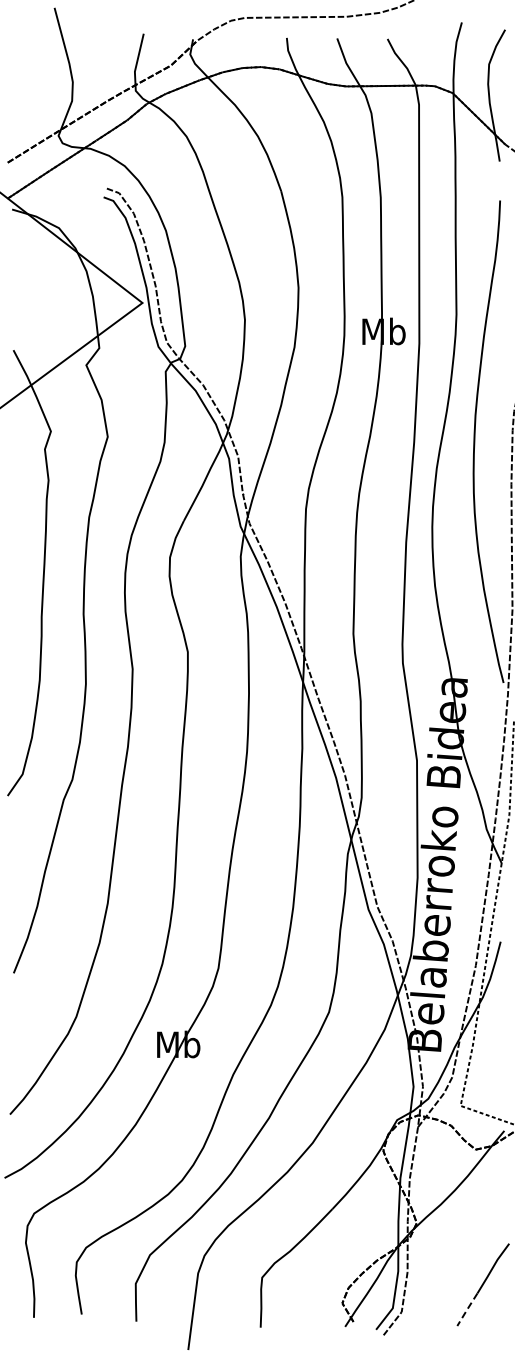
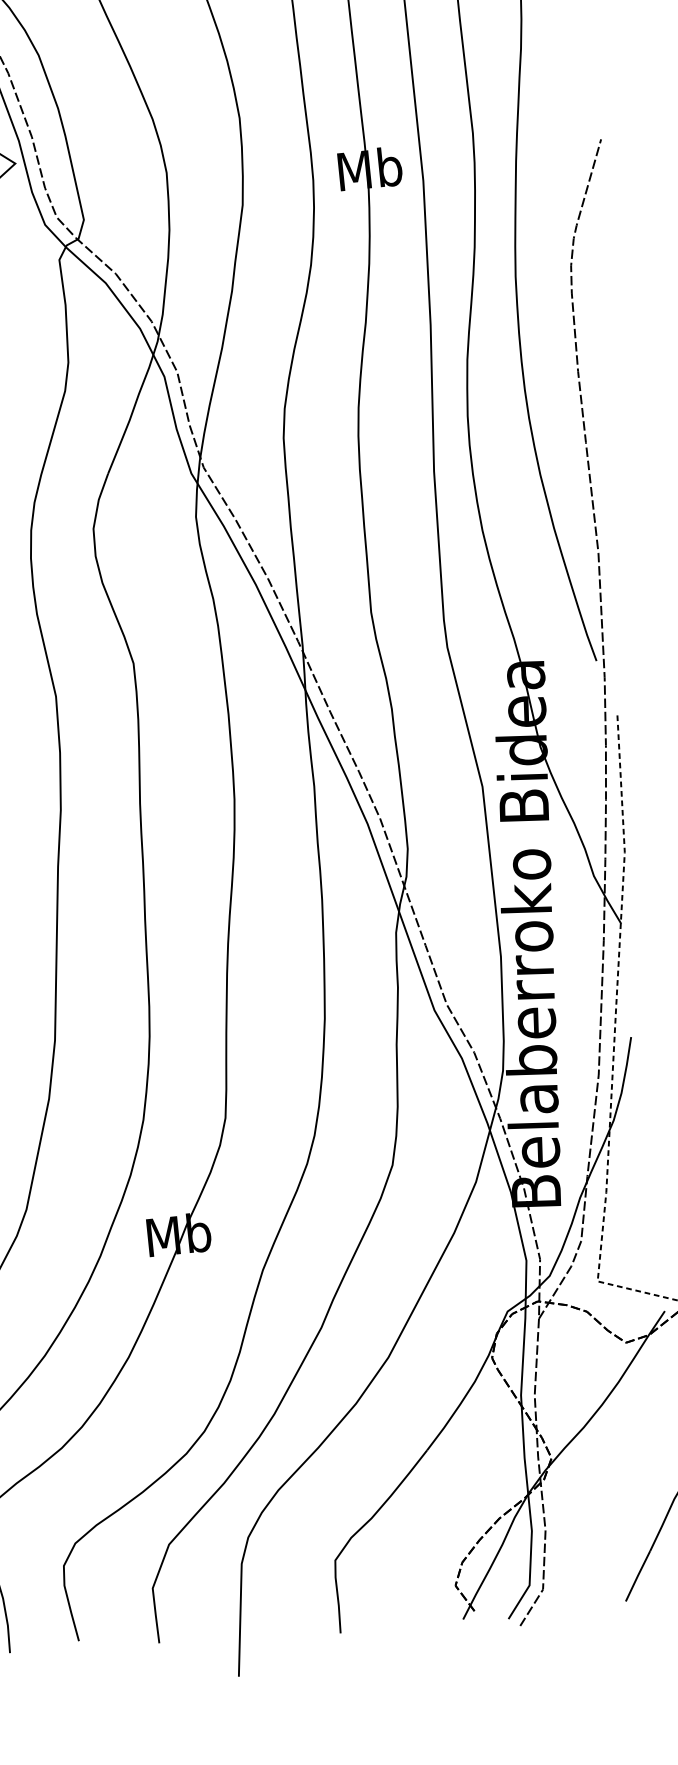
line: (467, 1309) -> (638, 1575), dashed -> solid

